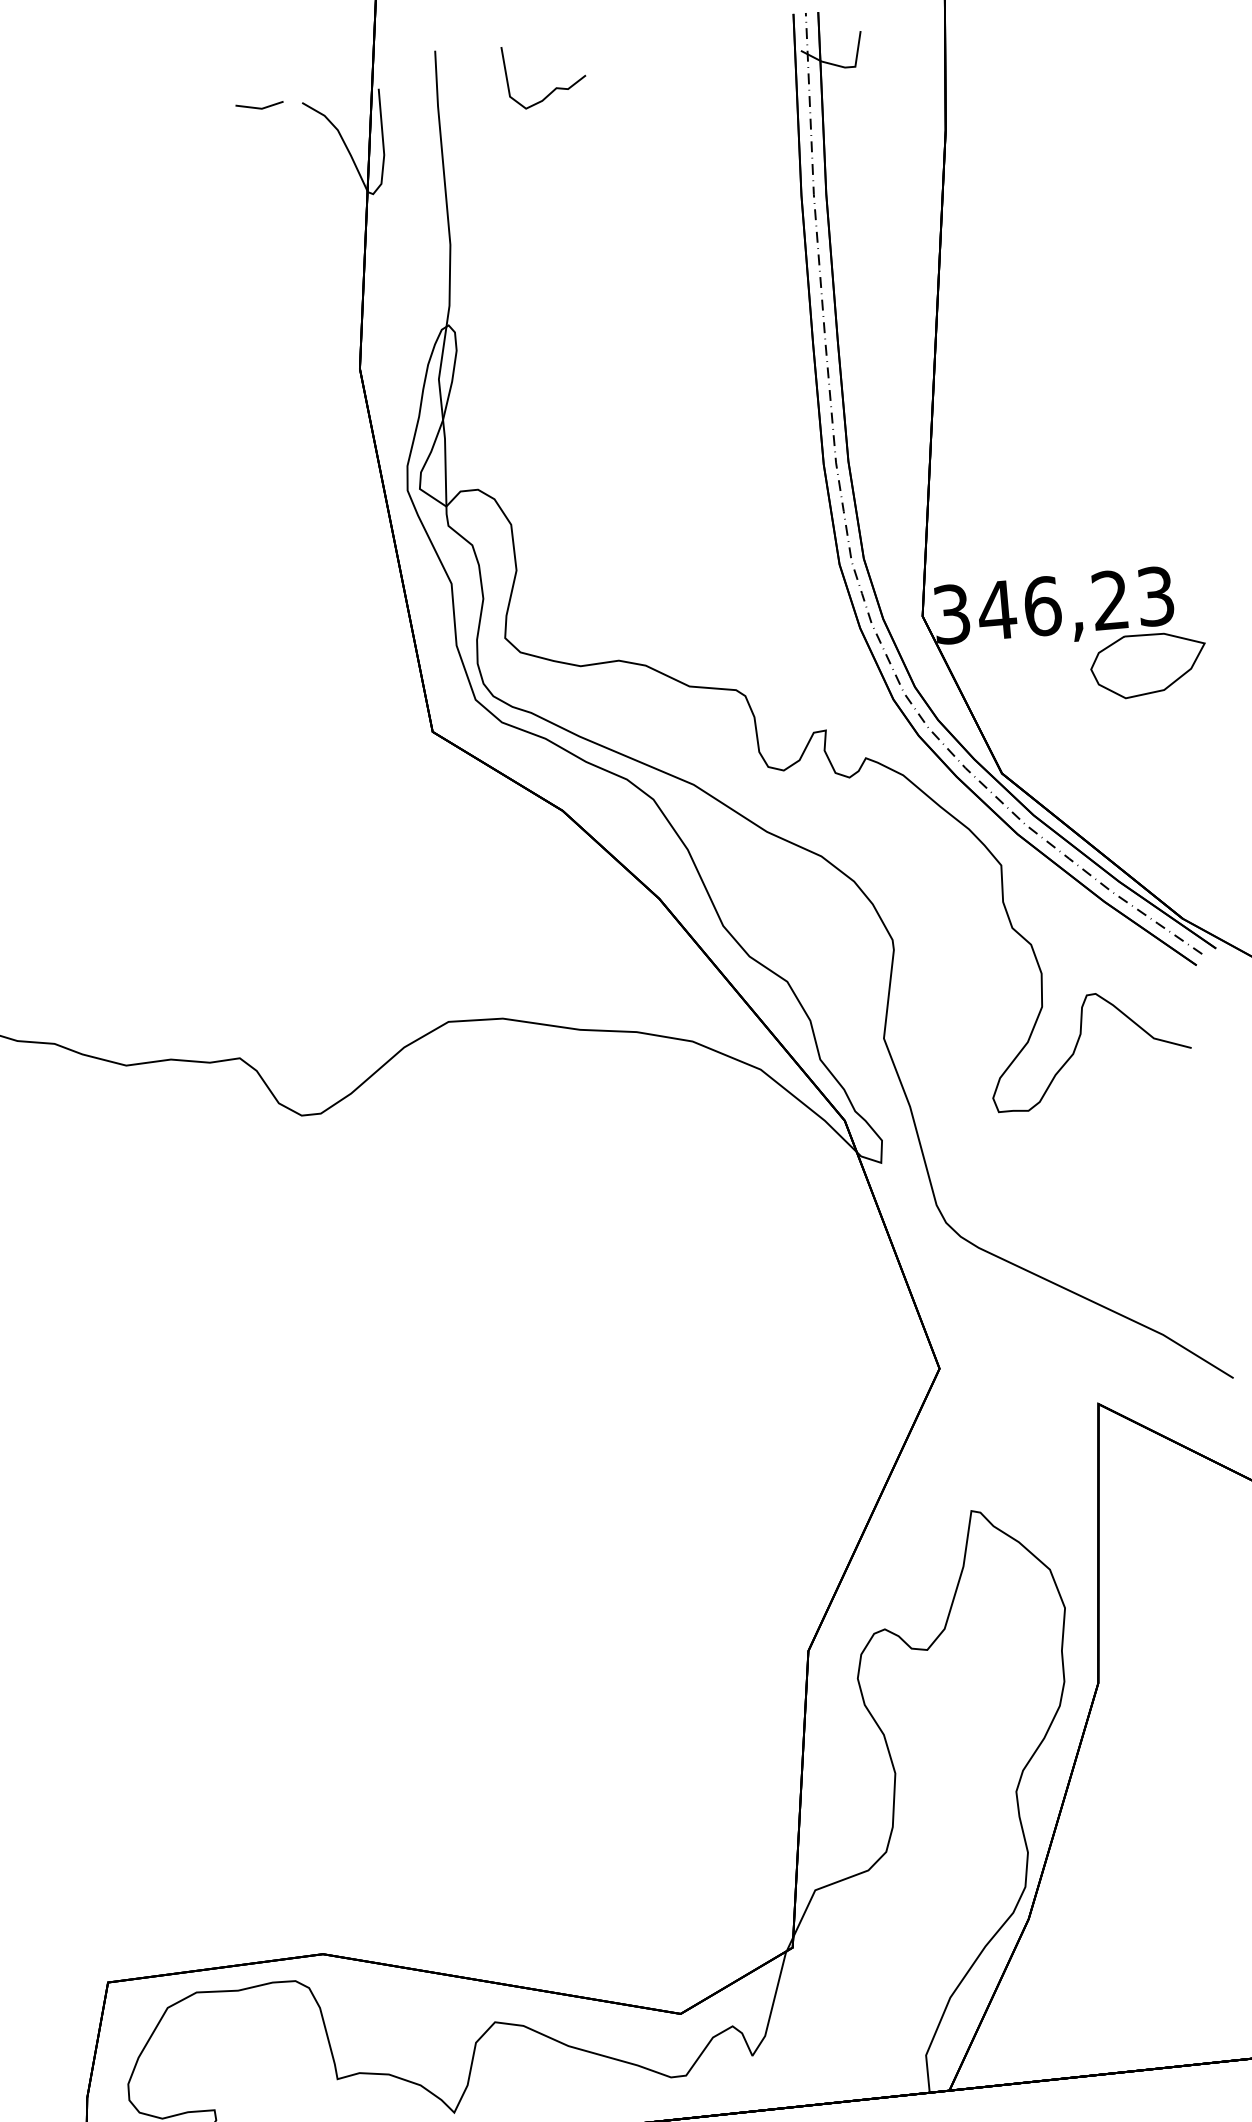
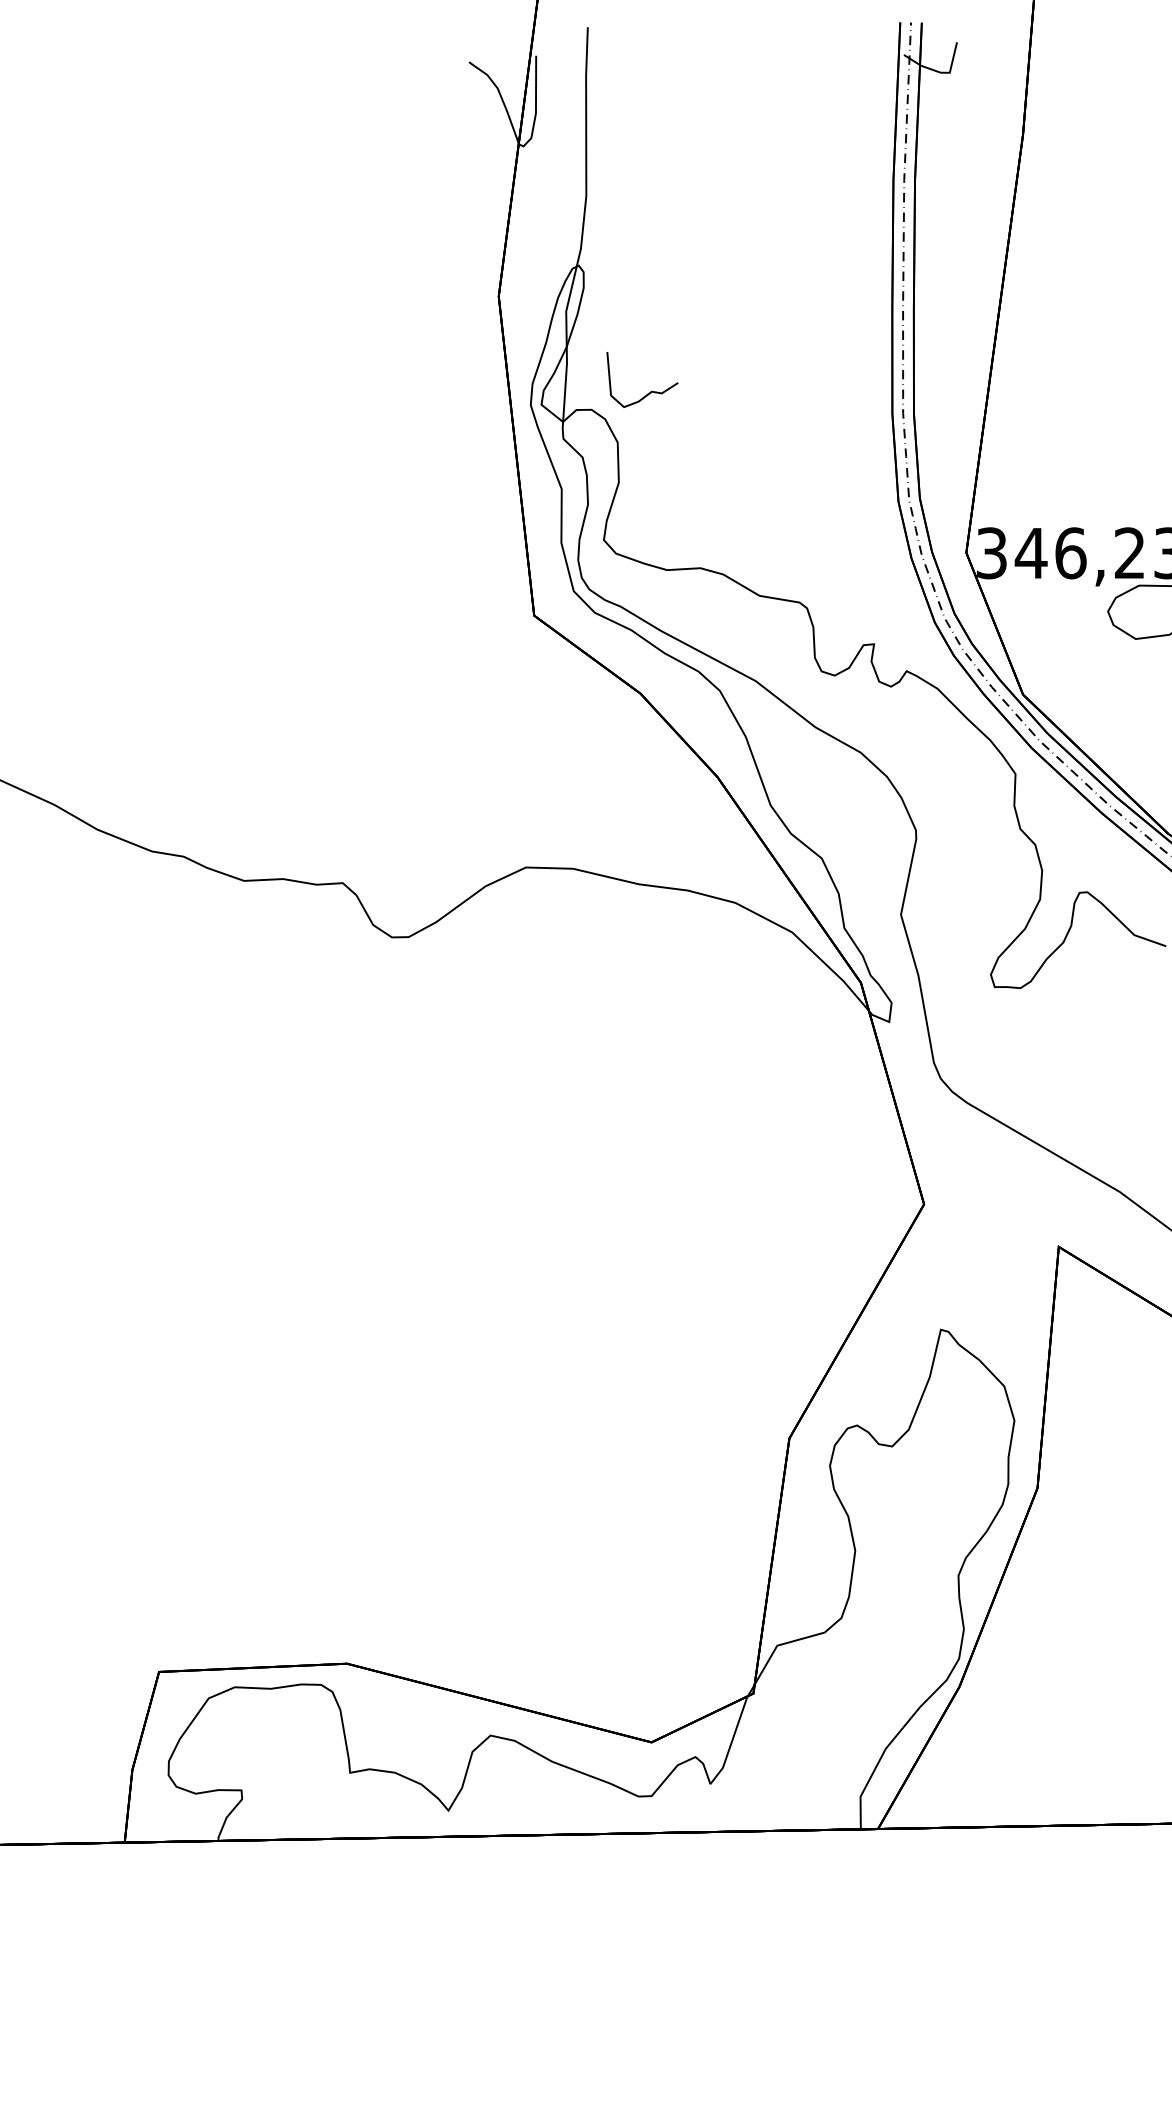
curve: (555, 86) -> (651, 390), moved
line: (259, 106) -> (431, 62), removed

